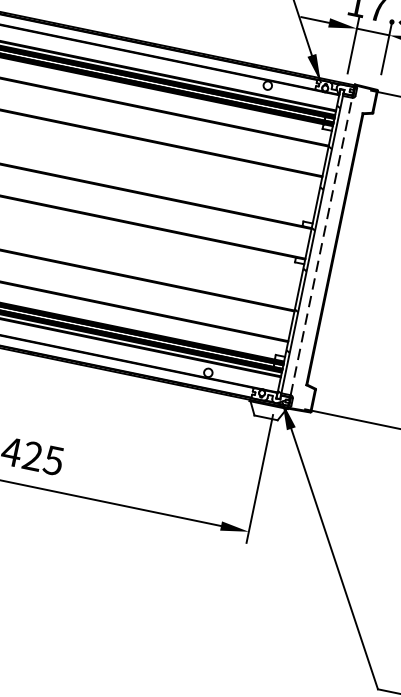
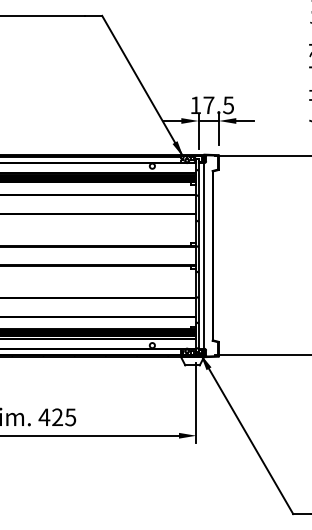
line: (321, 245) -> (204, 255), dashed -> solid

